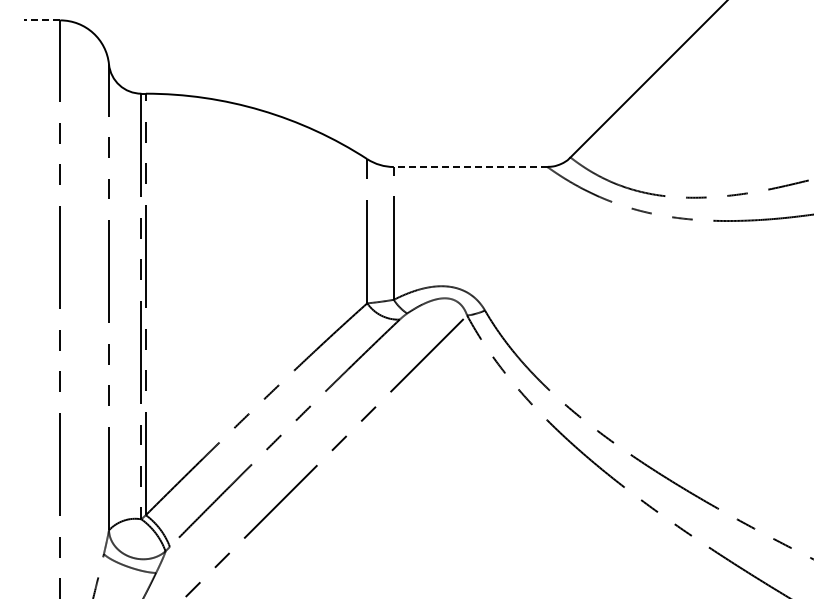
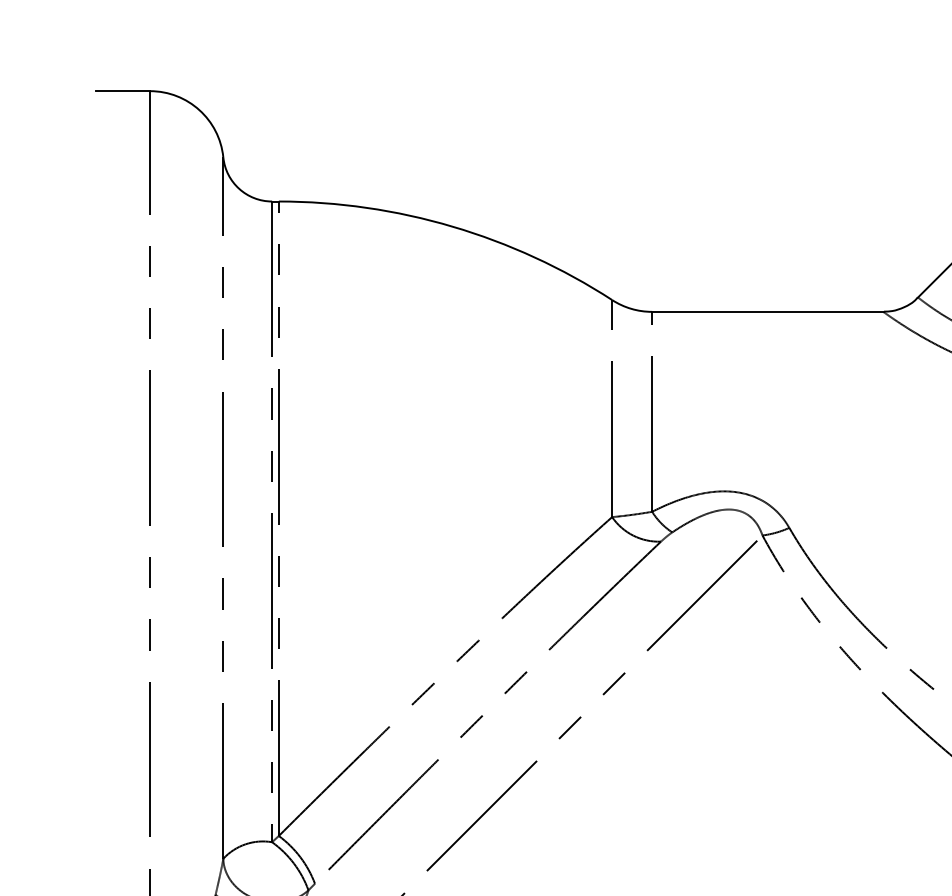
line: (41, 20) -> (121, 91), dashed -> solid
line: (470, 167) -> (767, 312), dashed -> solid

